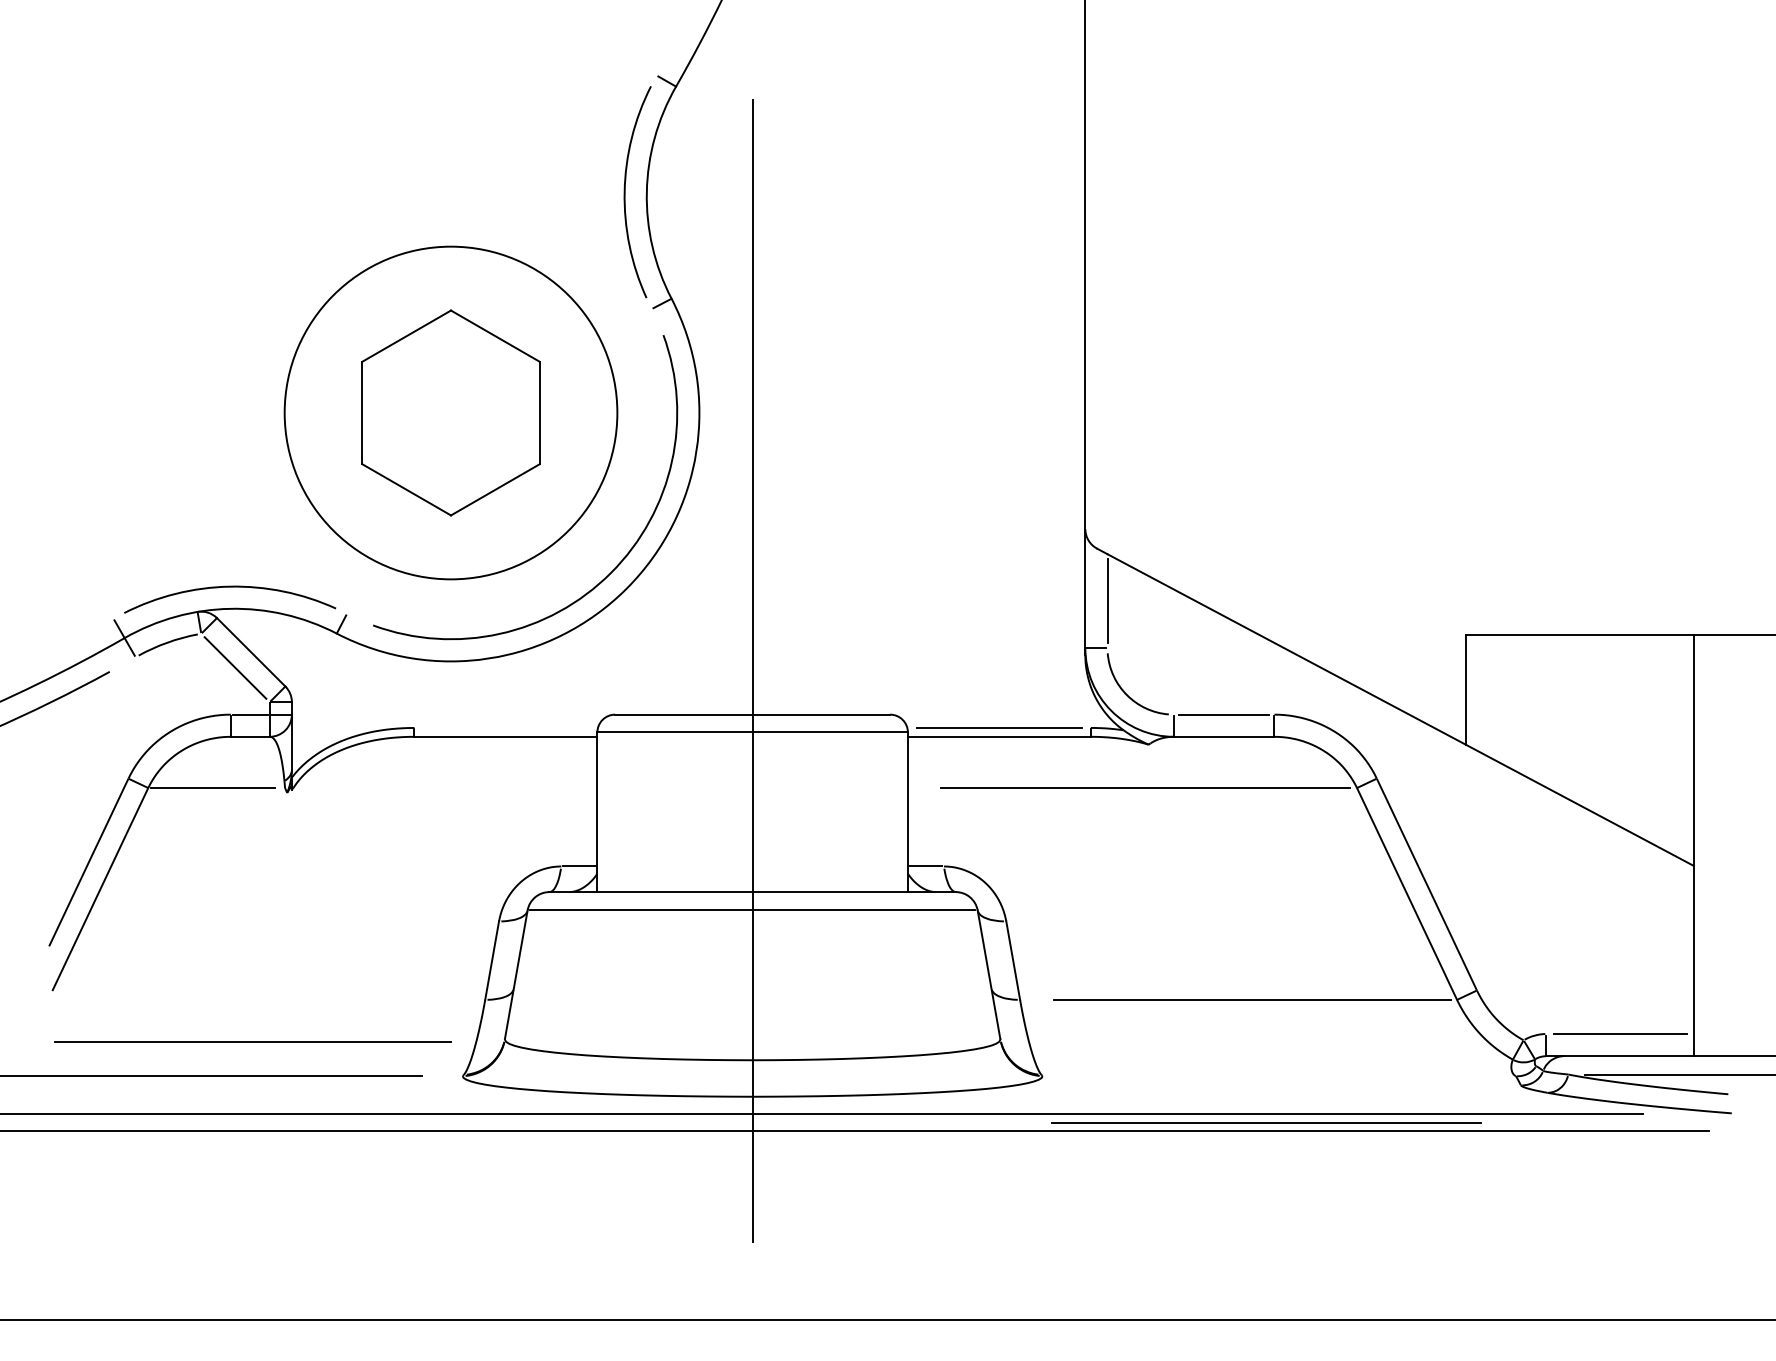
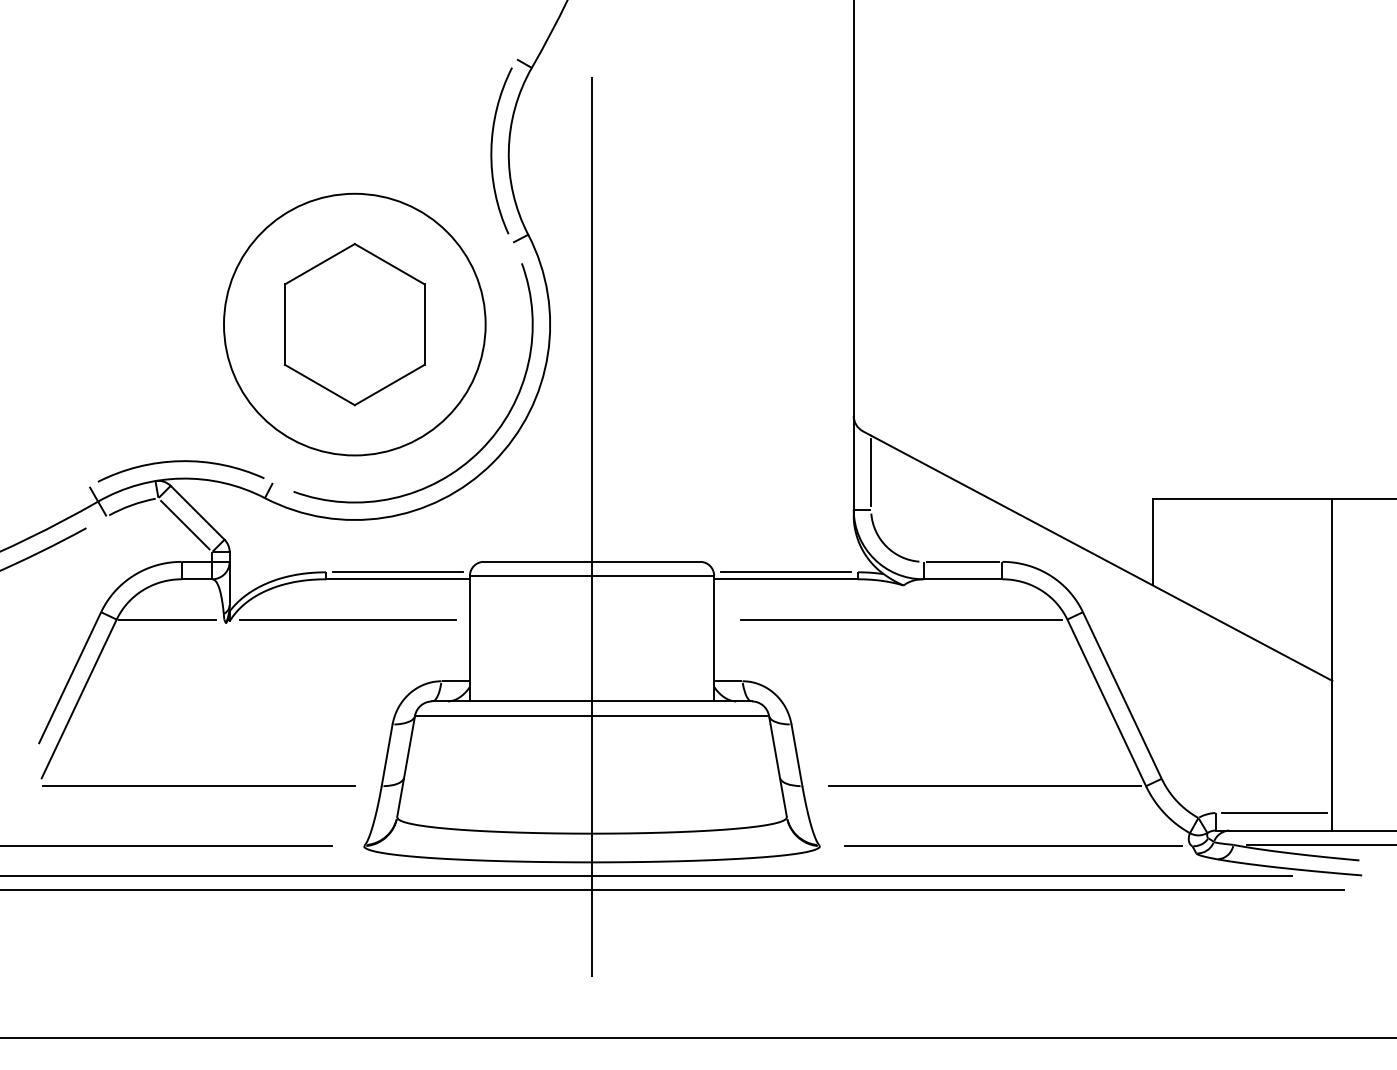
line: (505, 727) -> (397, 571), added
line: (442, 787) -> (348, 619), added
line: (252, 1041) -> (198, 785), moved
line: (1266, 1122) -> (1013, 845), moved

